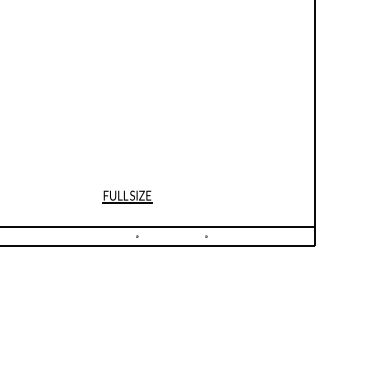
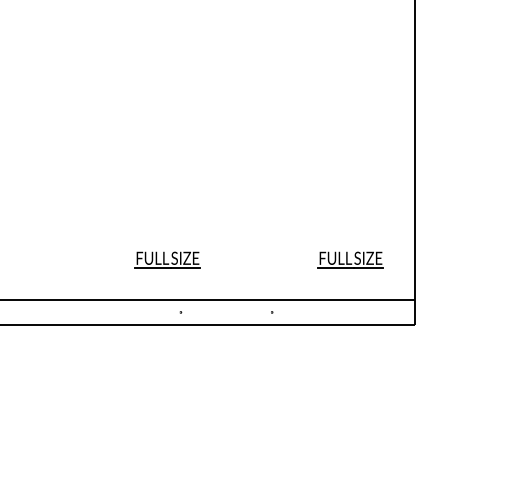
part: (265, 196) -> (350, 259), added

